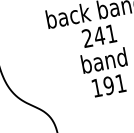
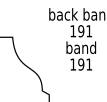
text: (93, 37) -> (77, 31), 241 -> 191

